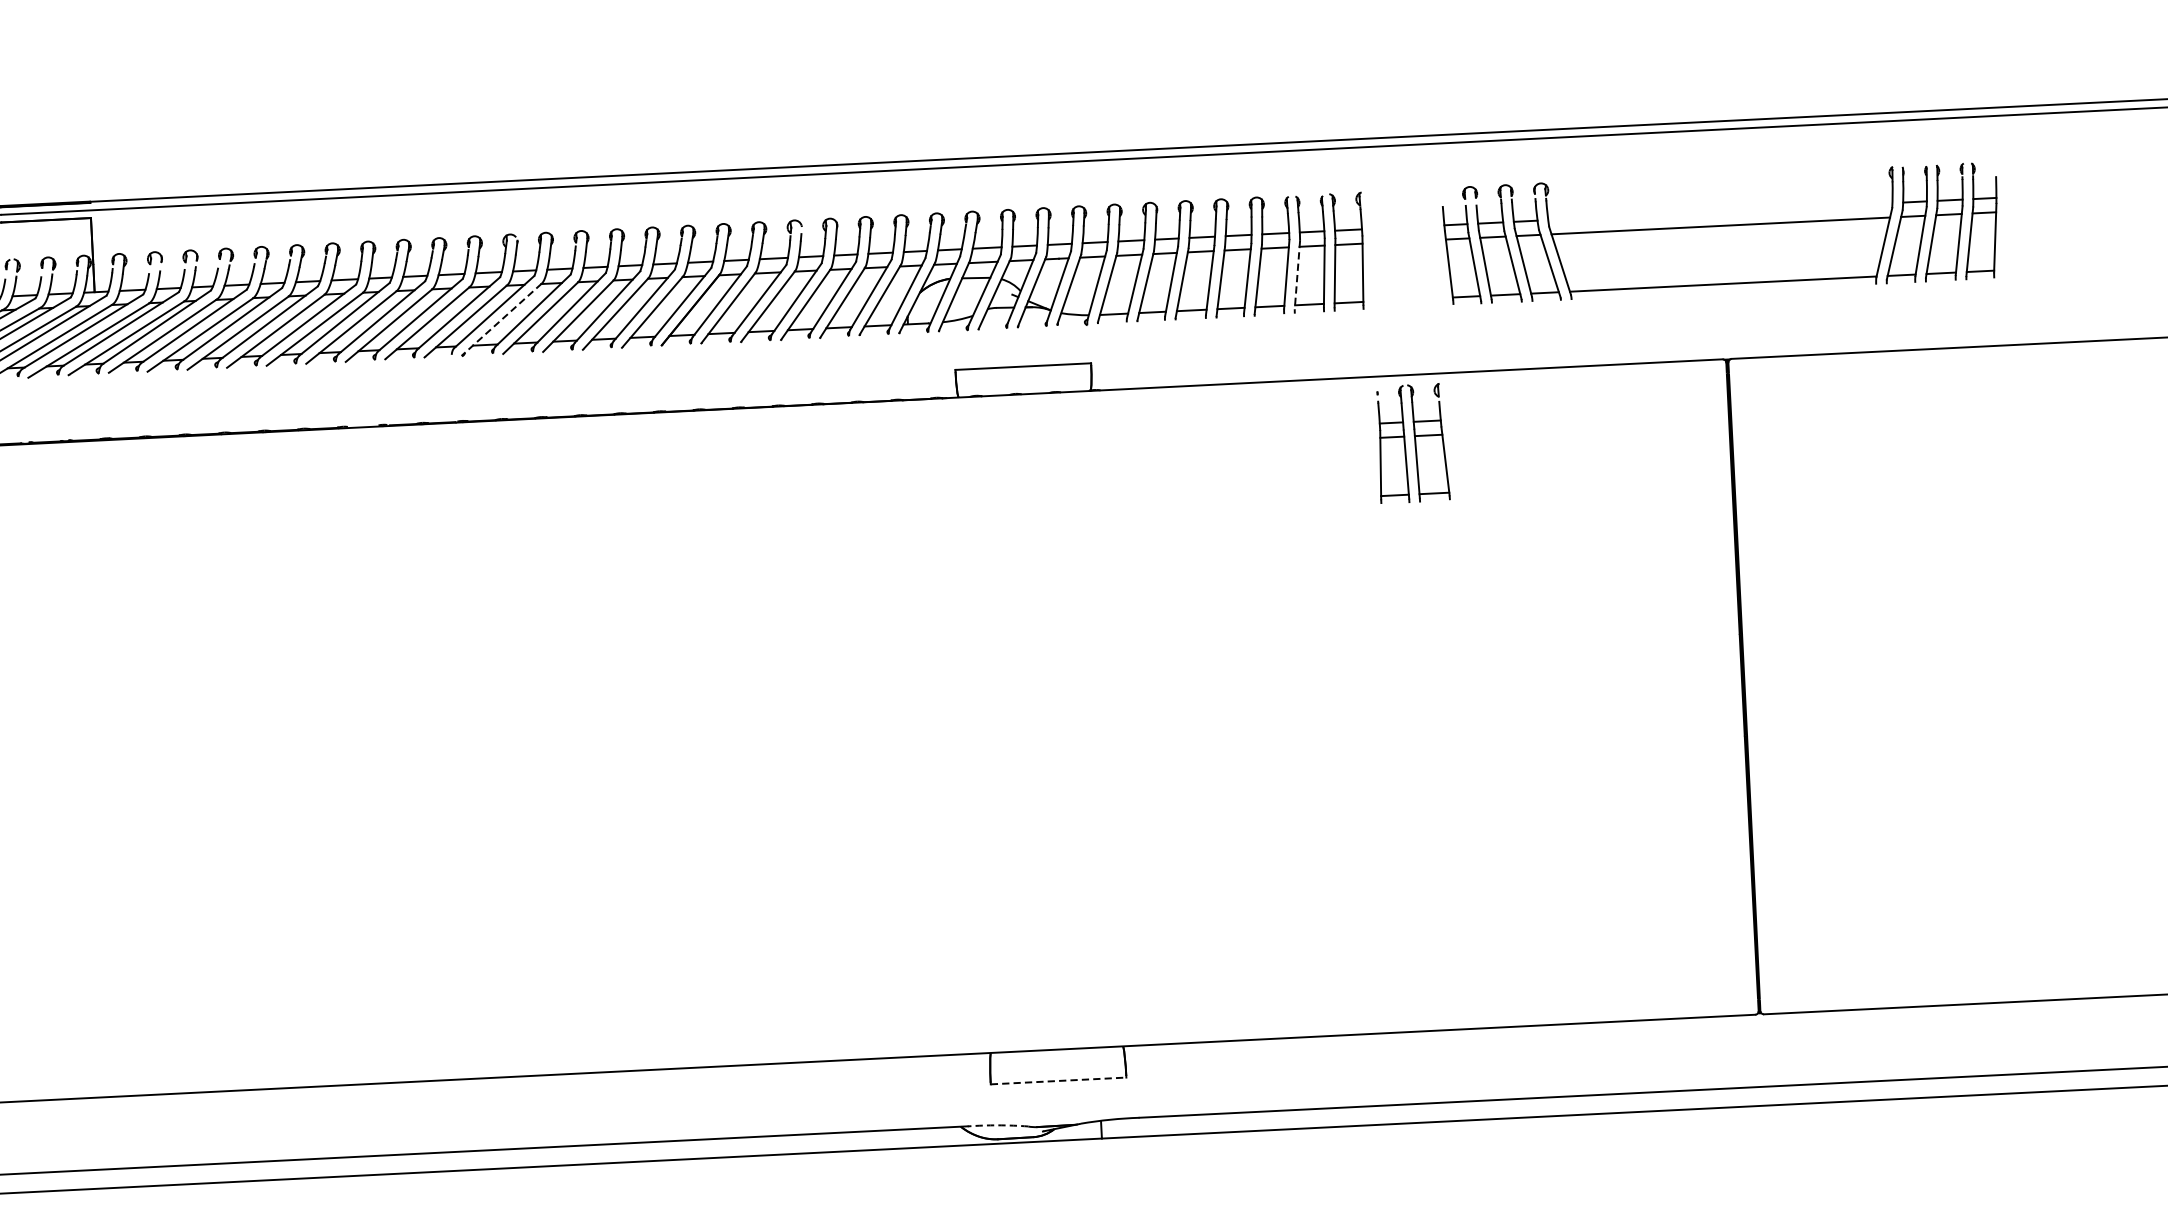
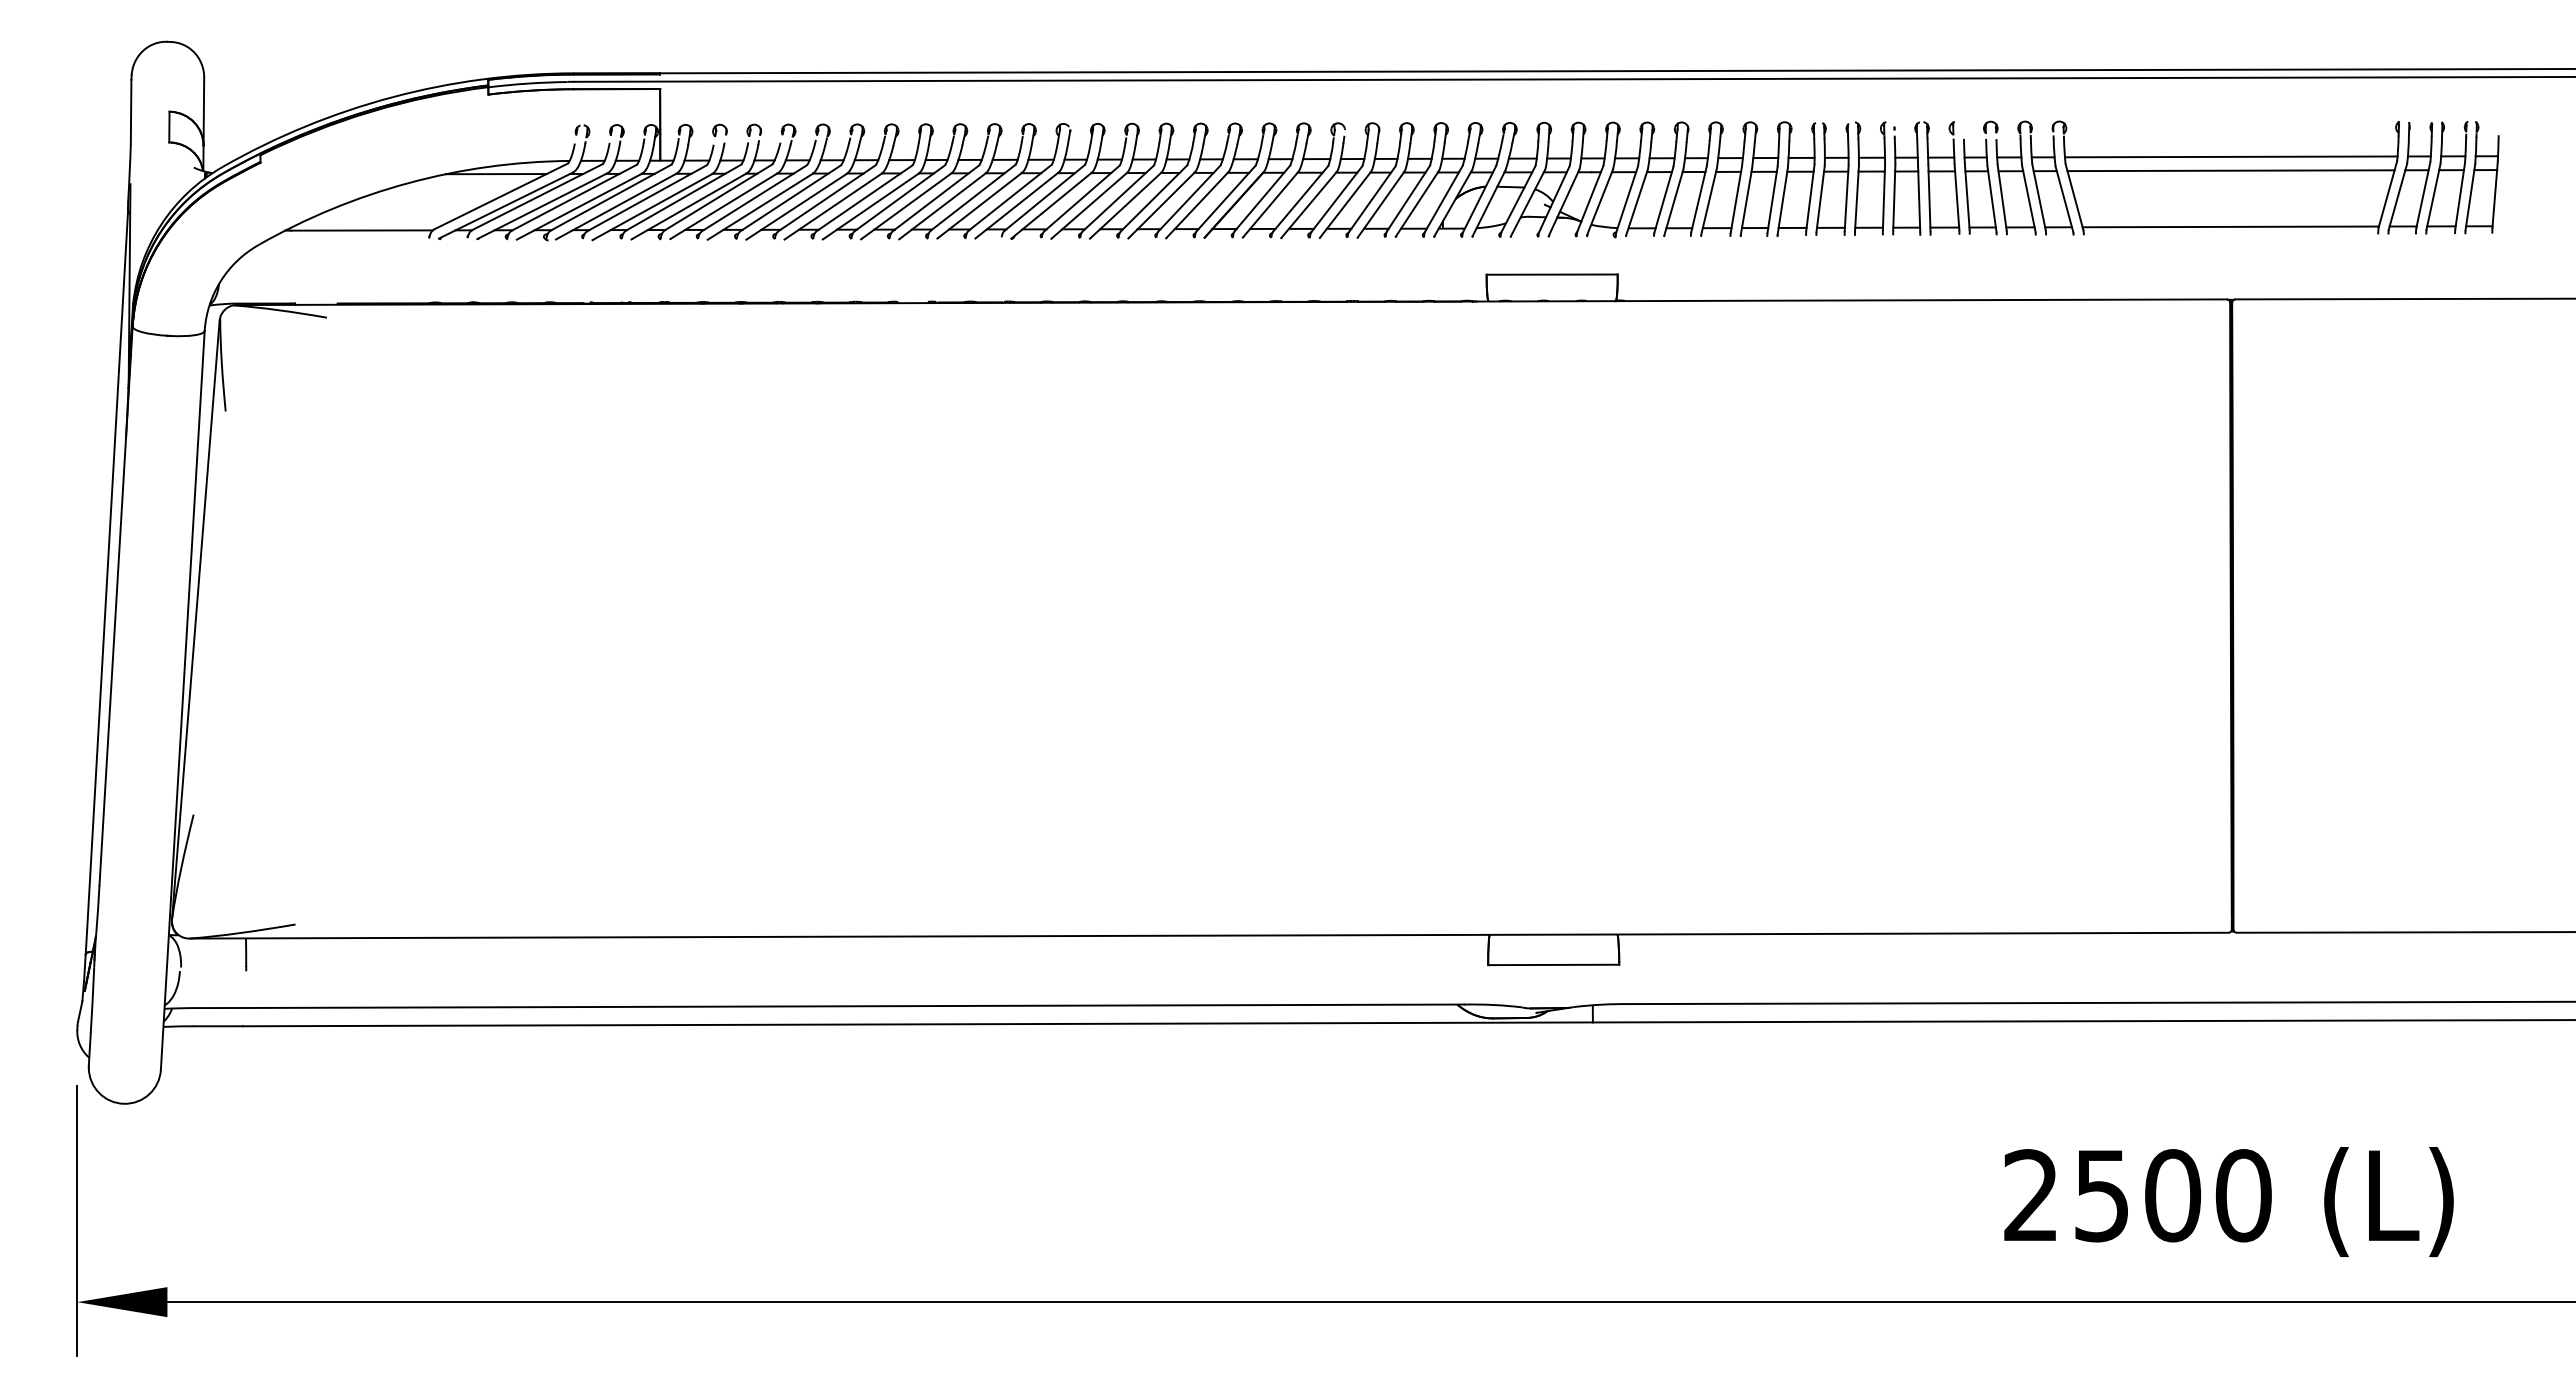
line: (1719, 211) -> (2230, 156), added
line: (1297, 275) -> (1820, 199), dashed -> solid
line: (501, 319) -> (1051, 205), dashed -> solid
part: (1413, 443) -> (1926, 178), moved
line: (1058, 1080) -> (1553, 964), dashed -> solid
arc: (998, 1124) -> (1493, 1004), dashed -> solid

